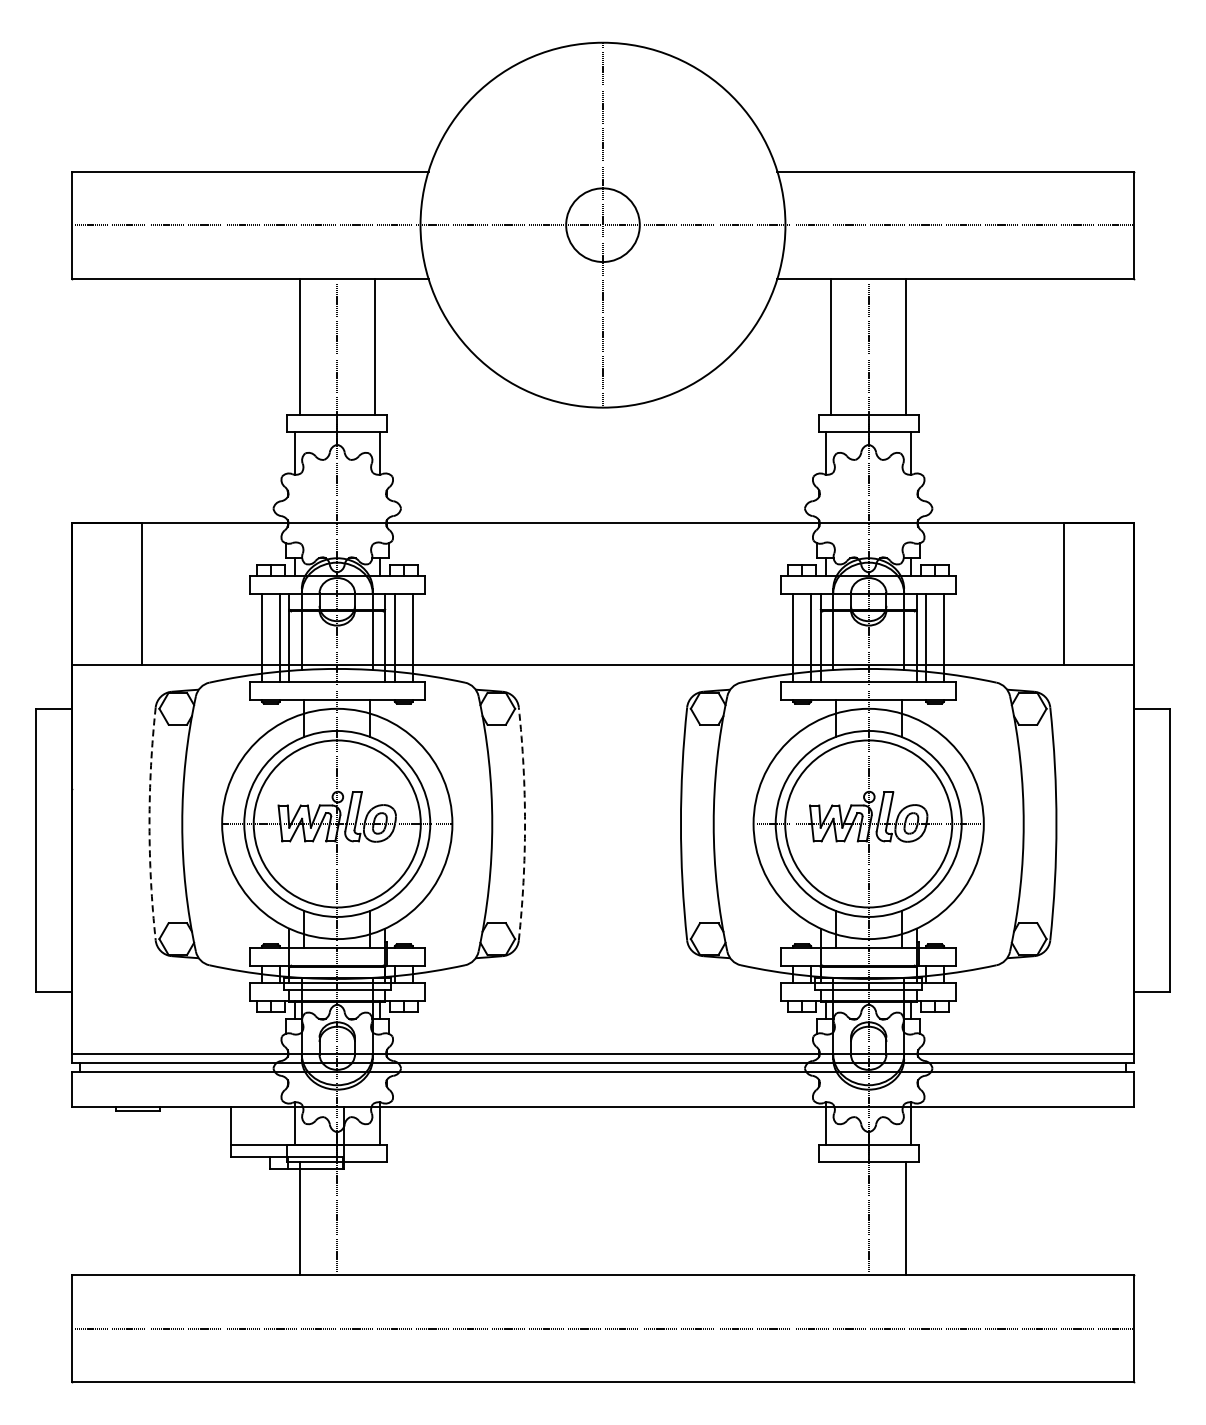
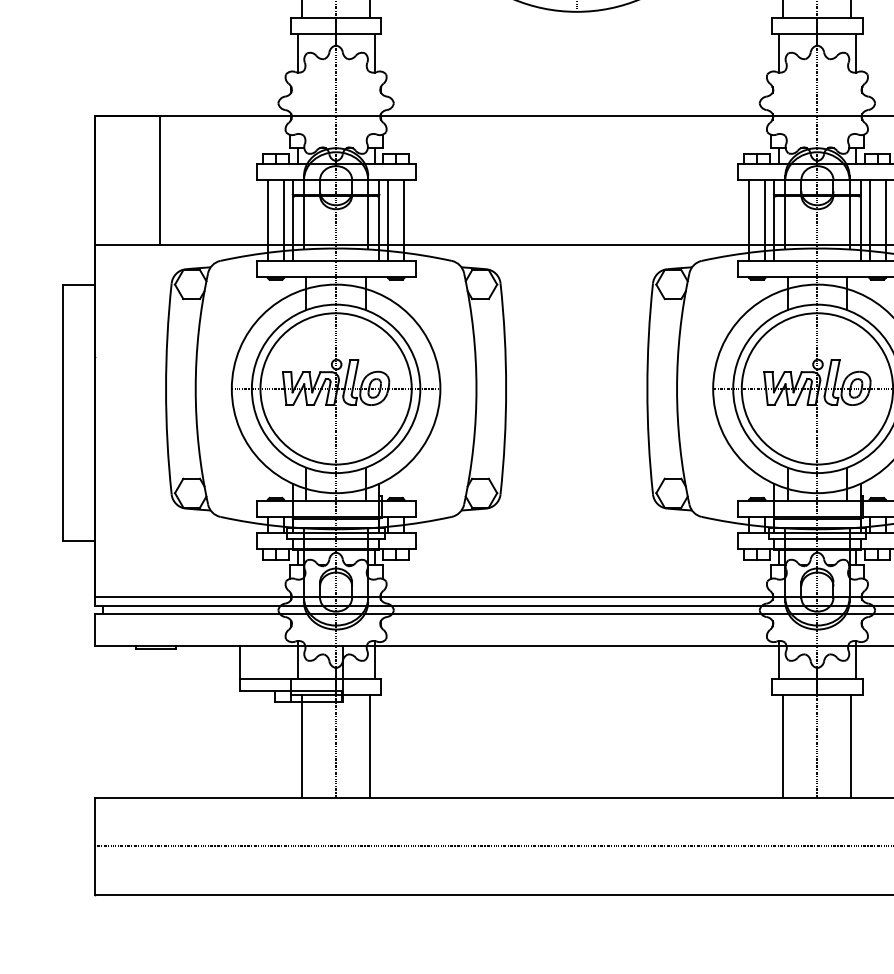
arc: (149, 823) -> (166, 388), dashed -> solid
arc: (525, 823) -> (506, 388), dashed -> solid
line: (374, 1218) -> (369, 746), added
line: (831, 1218) -> (783, 746), added

